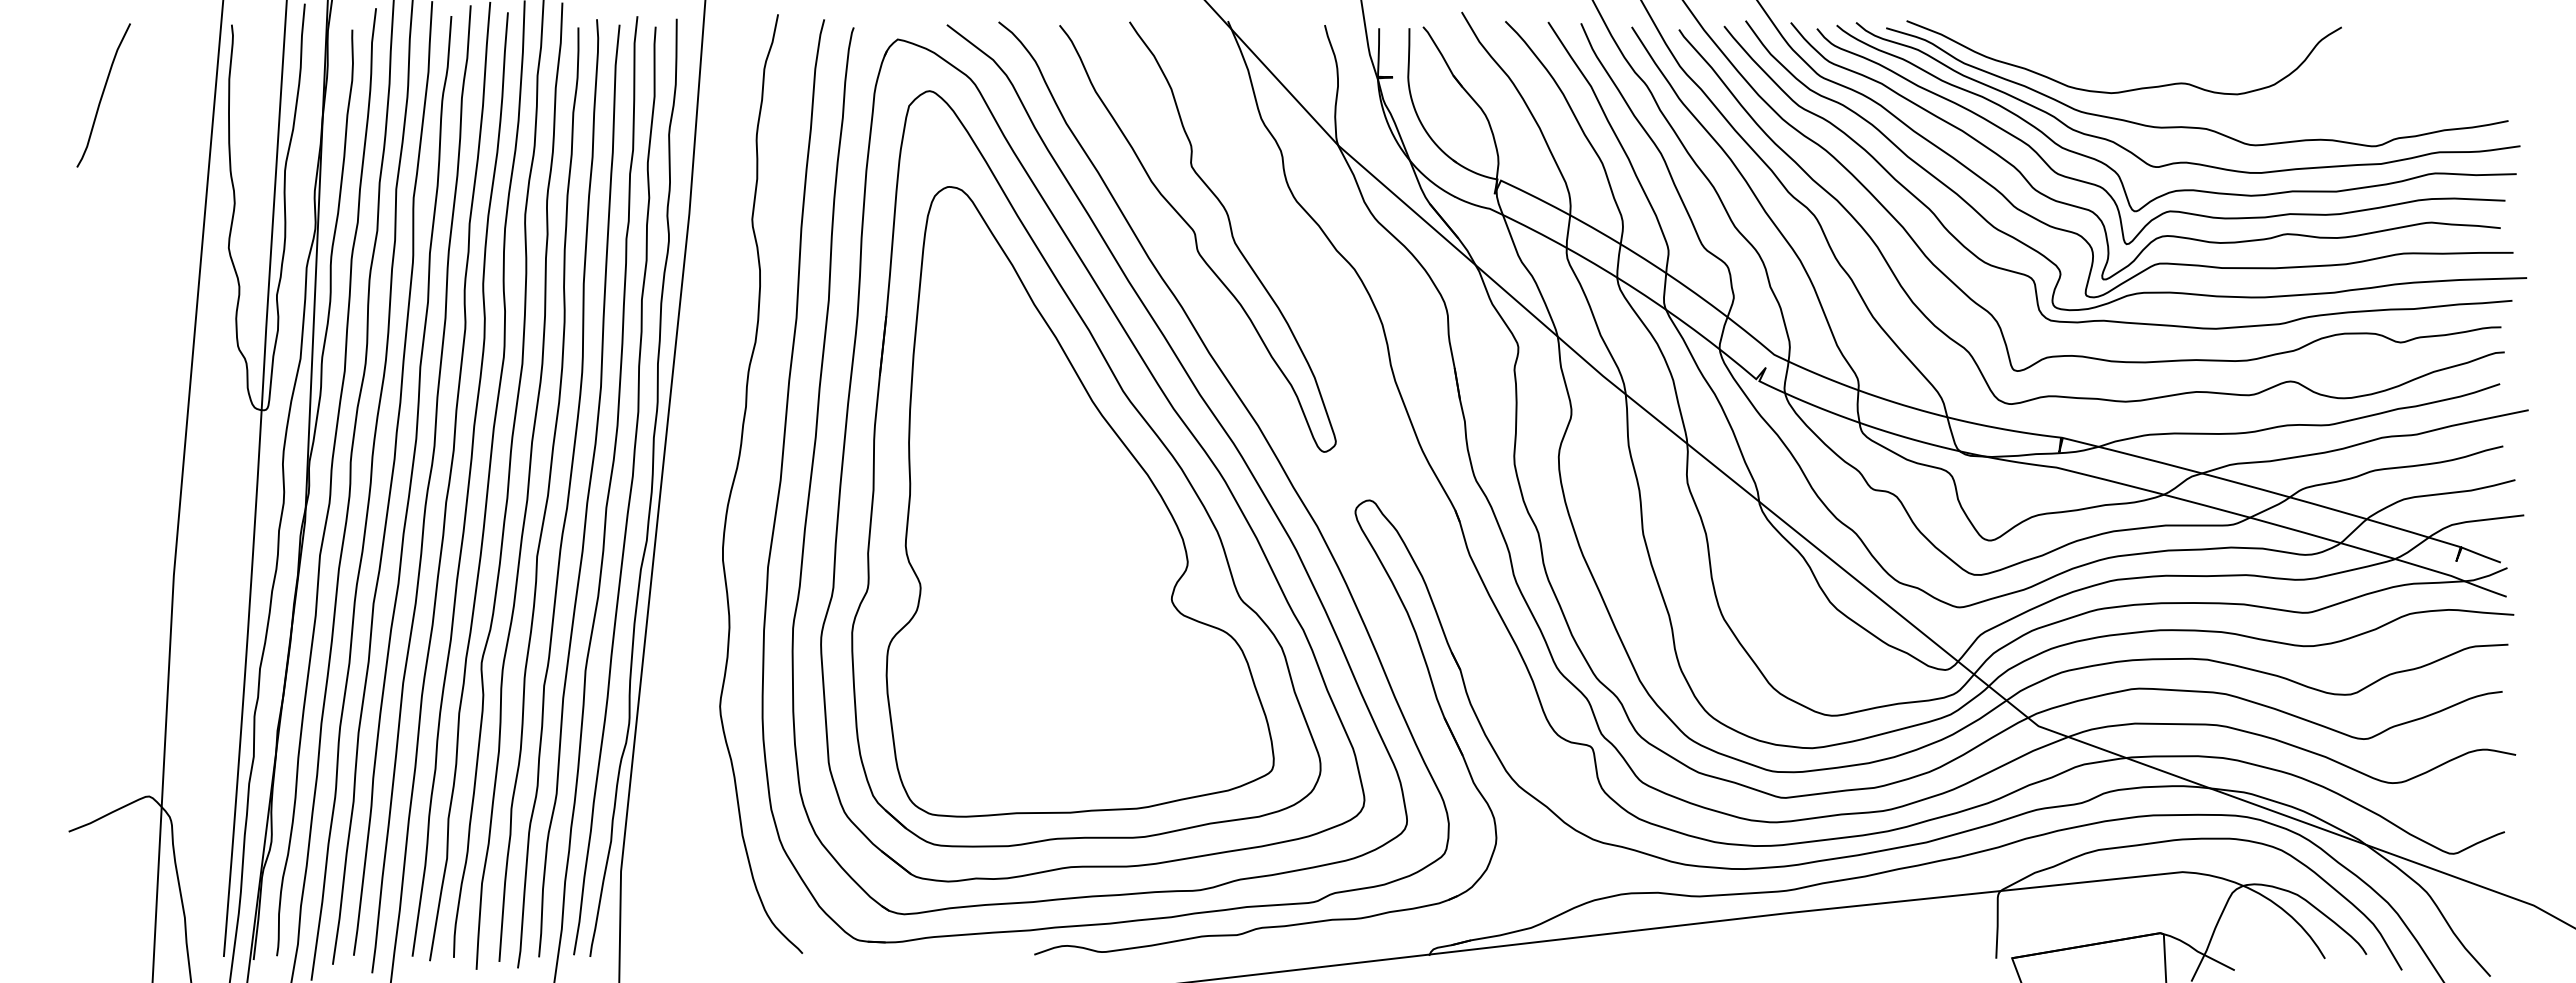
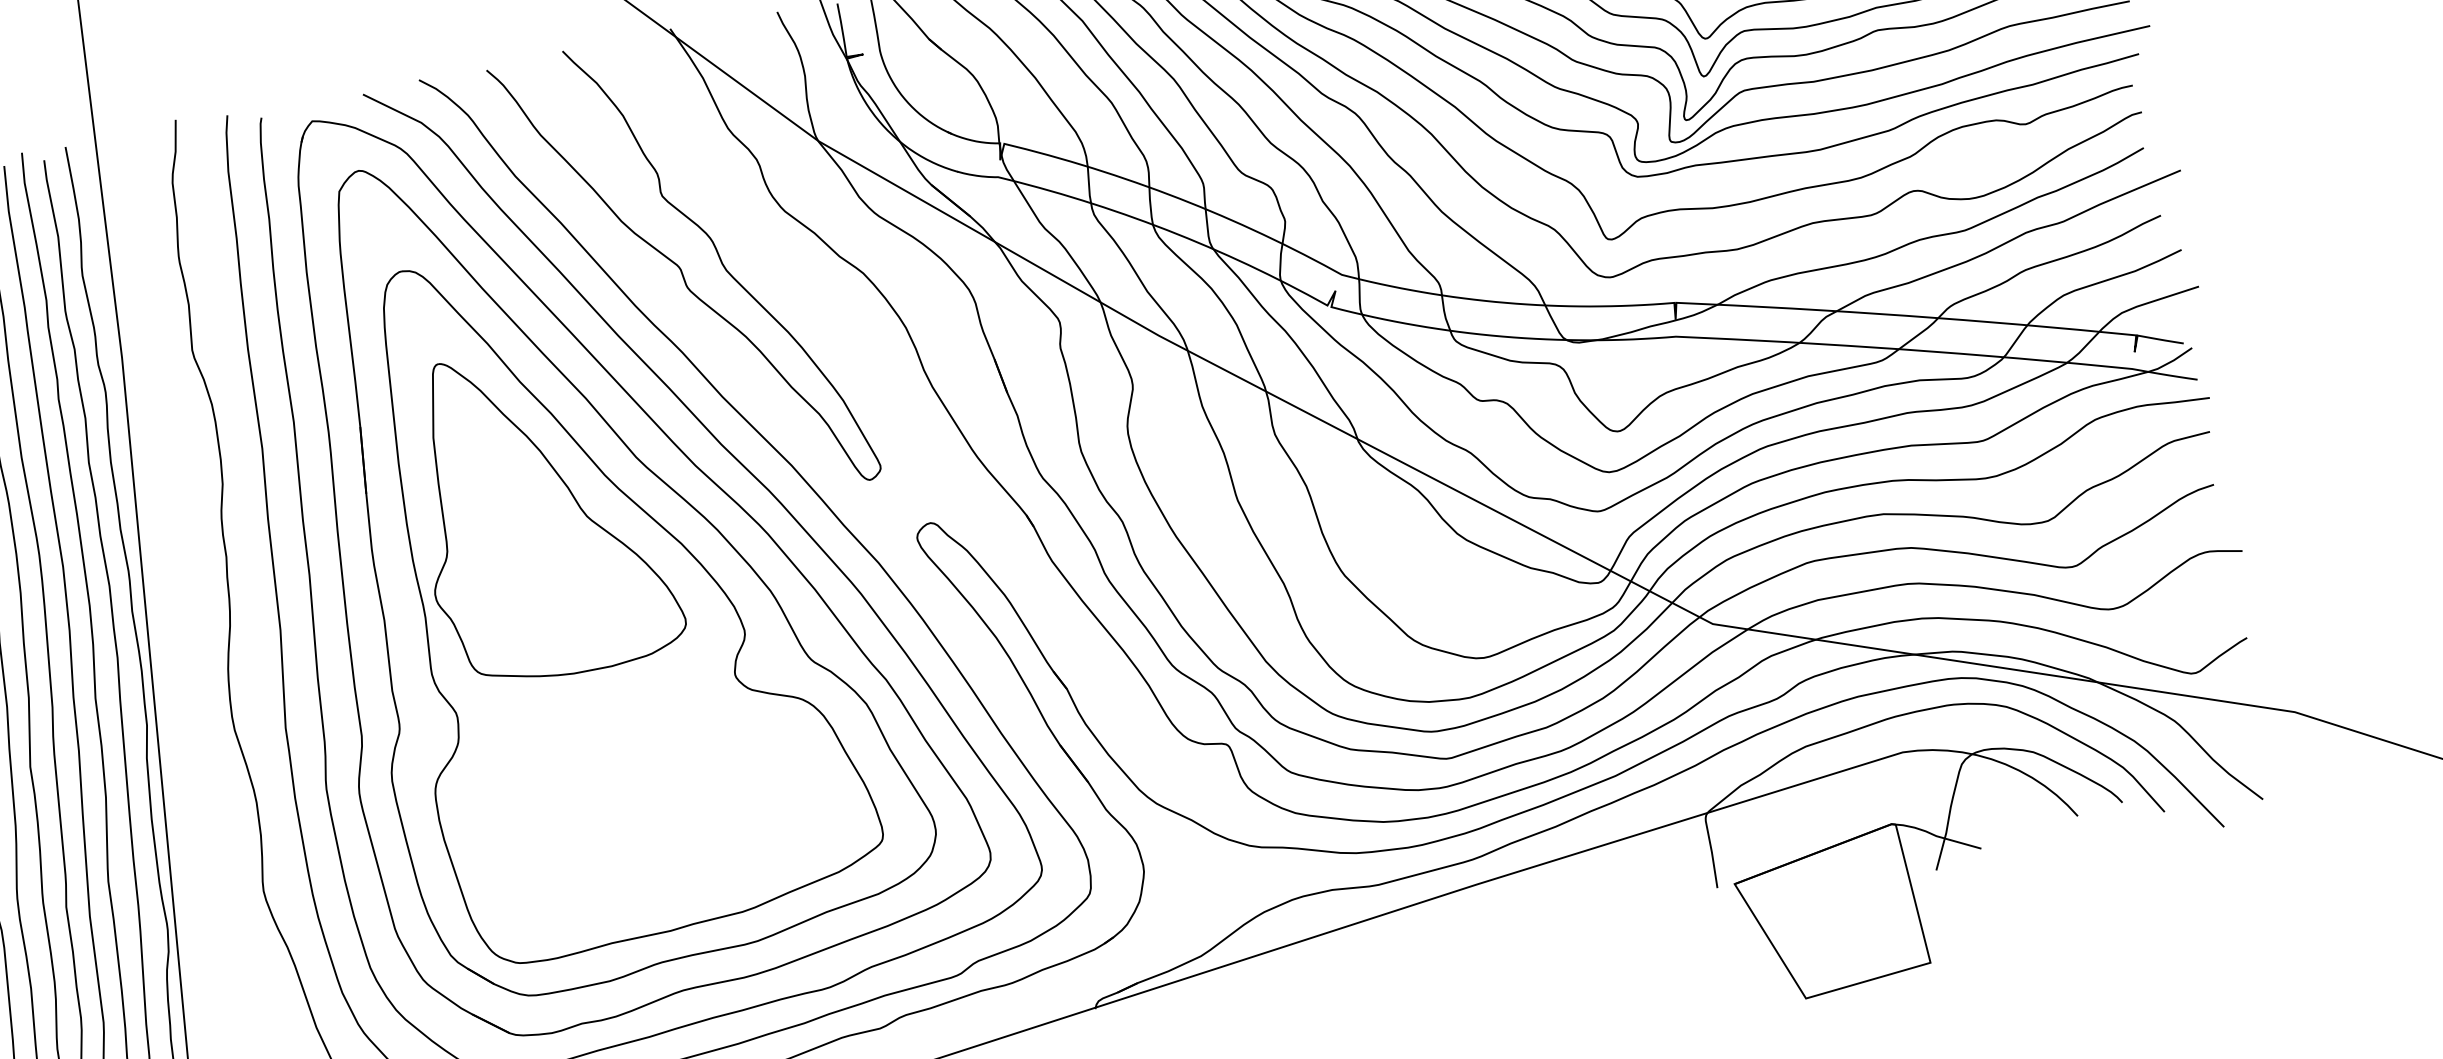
part: (1029, 421) -> (540, 511), added

